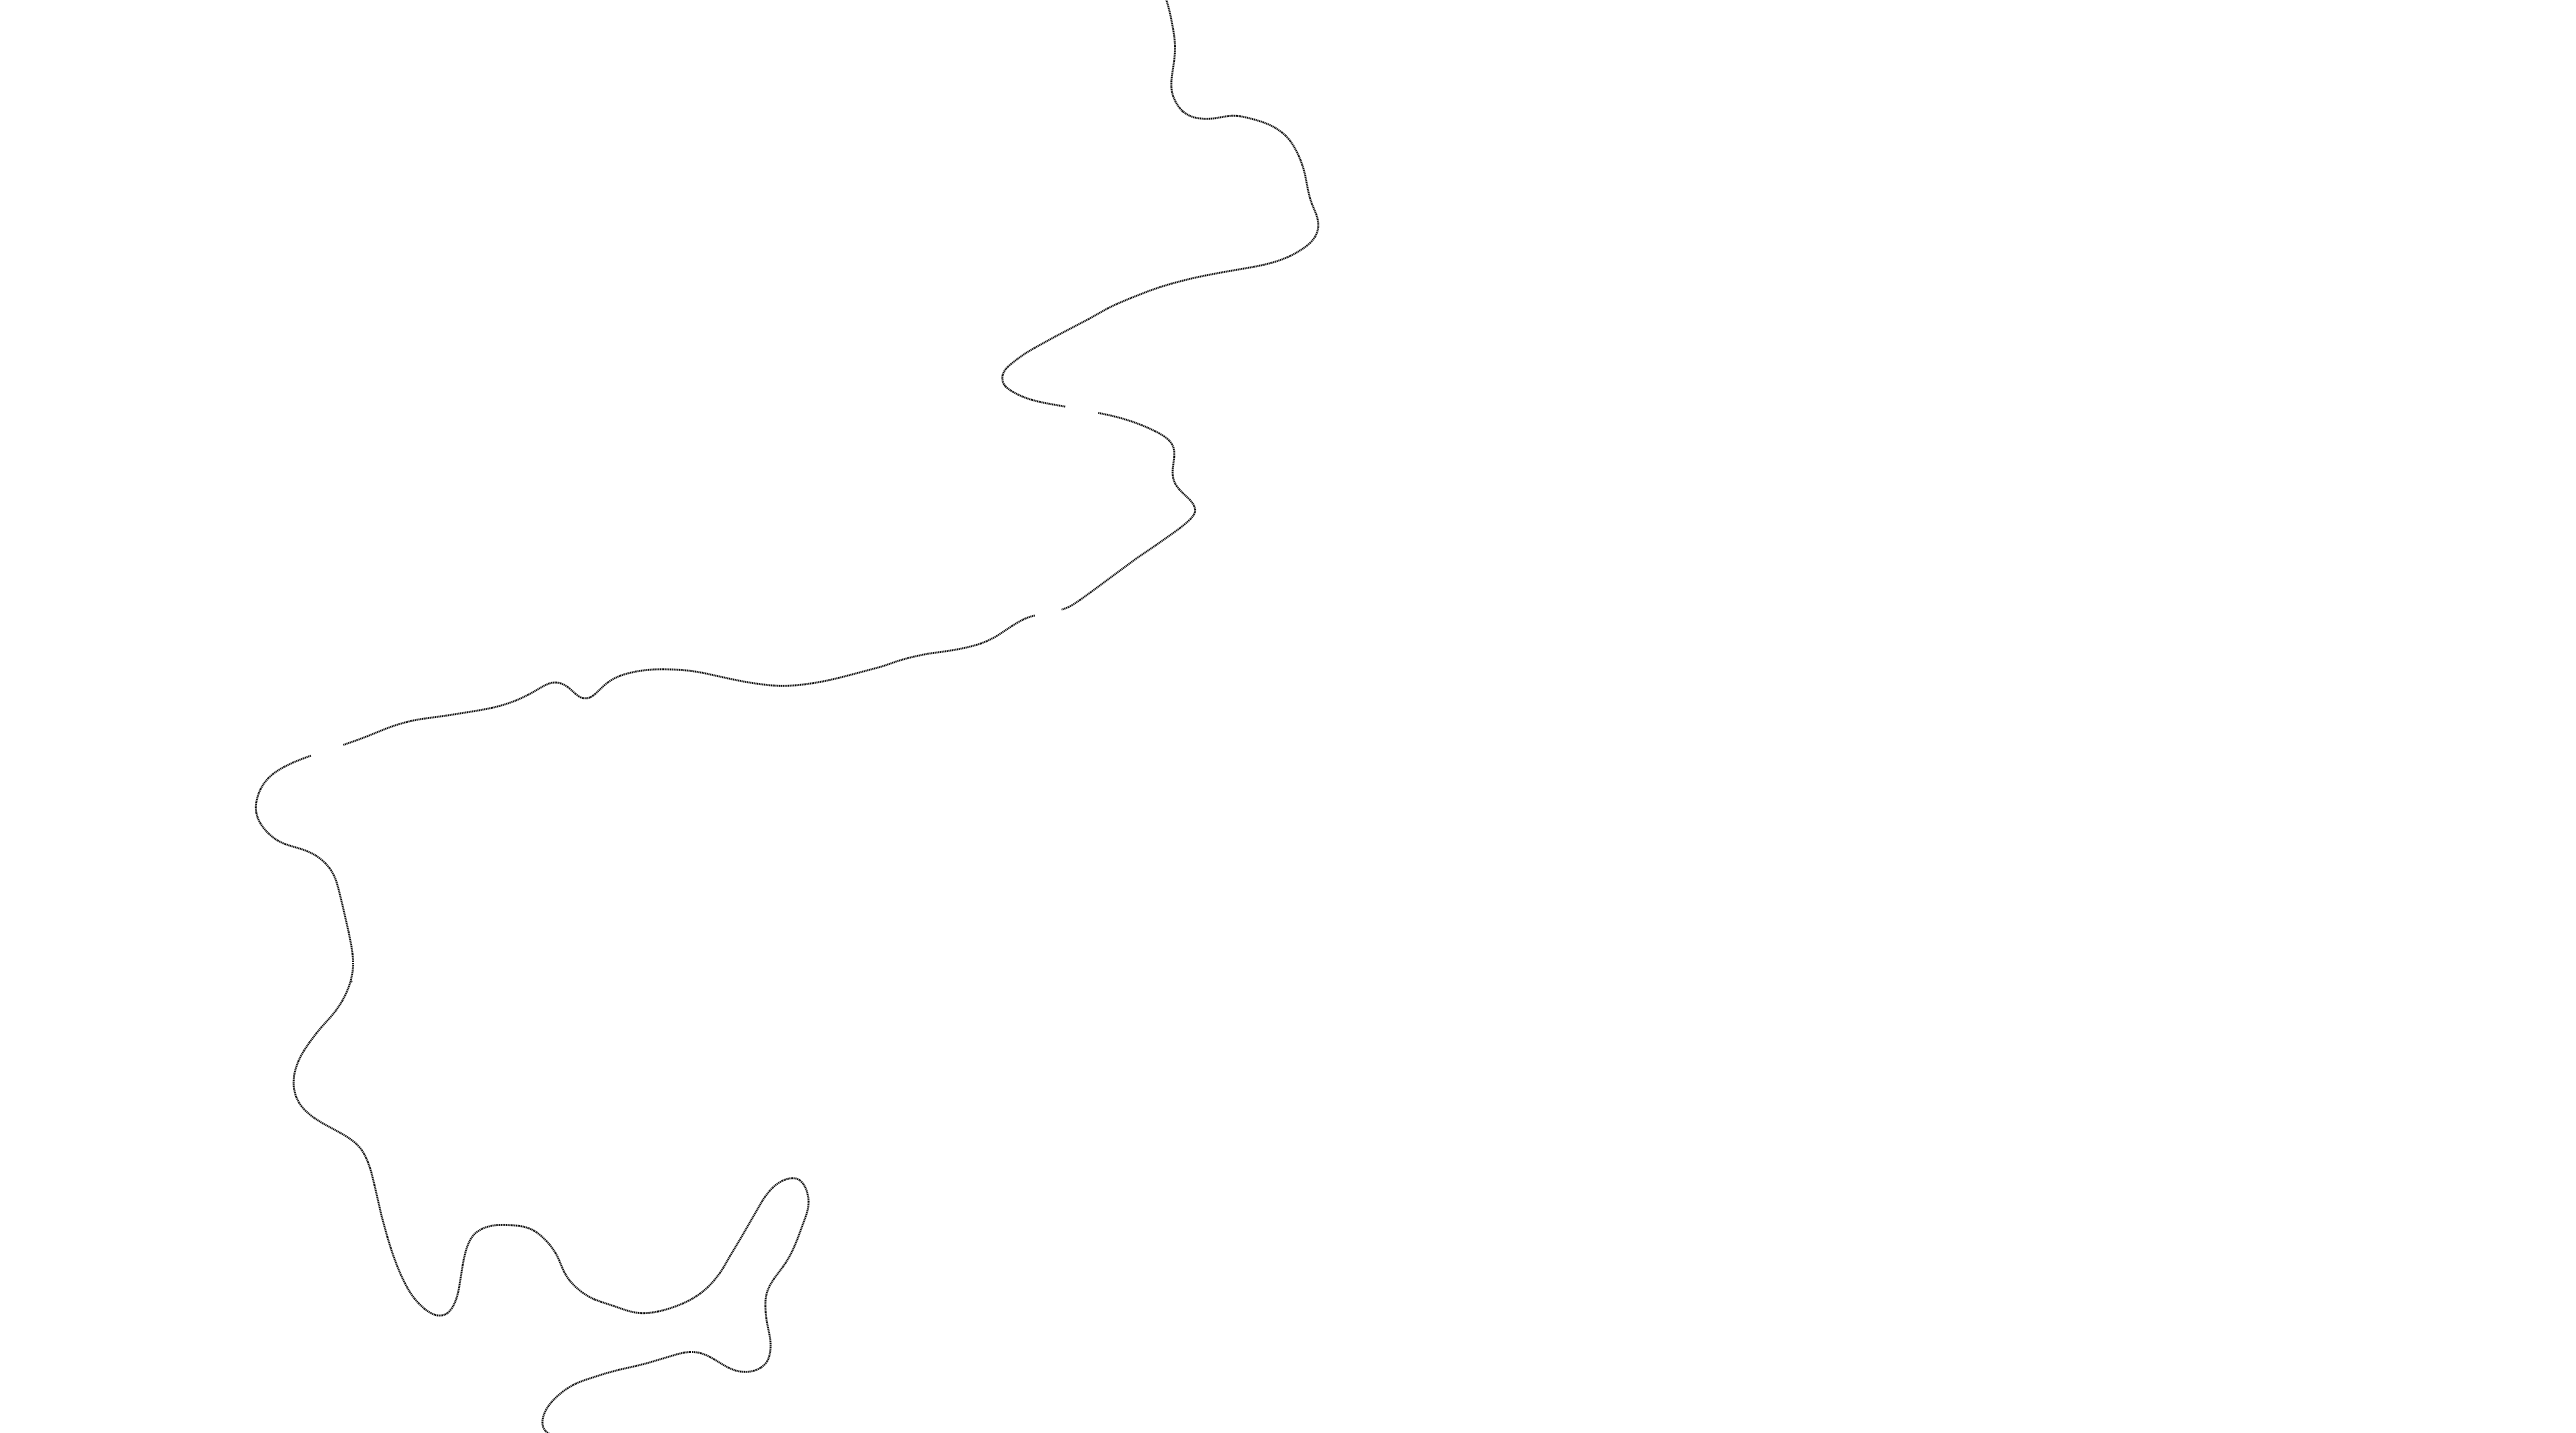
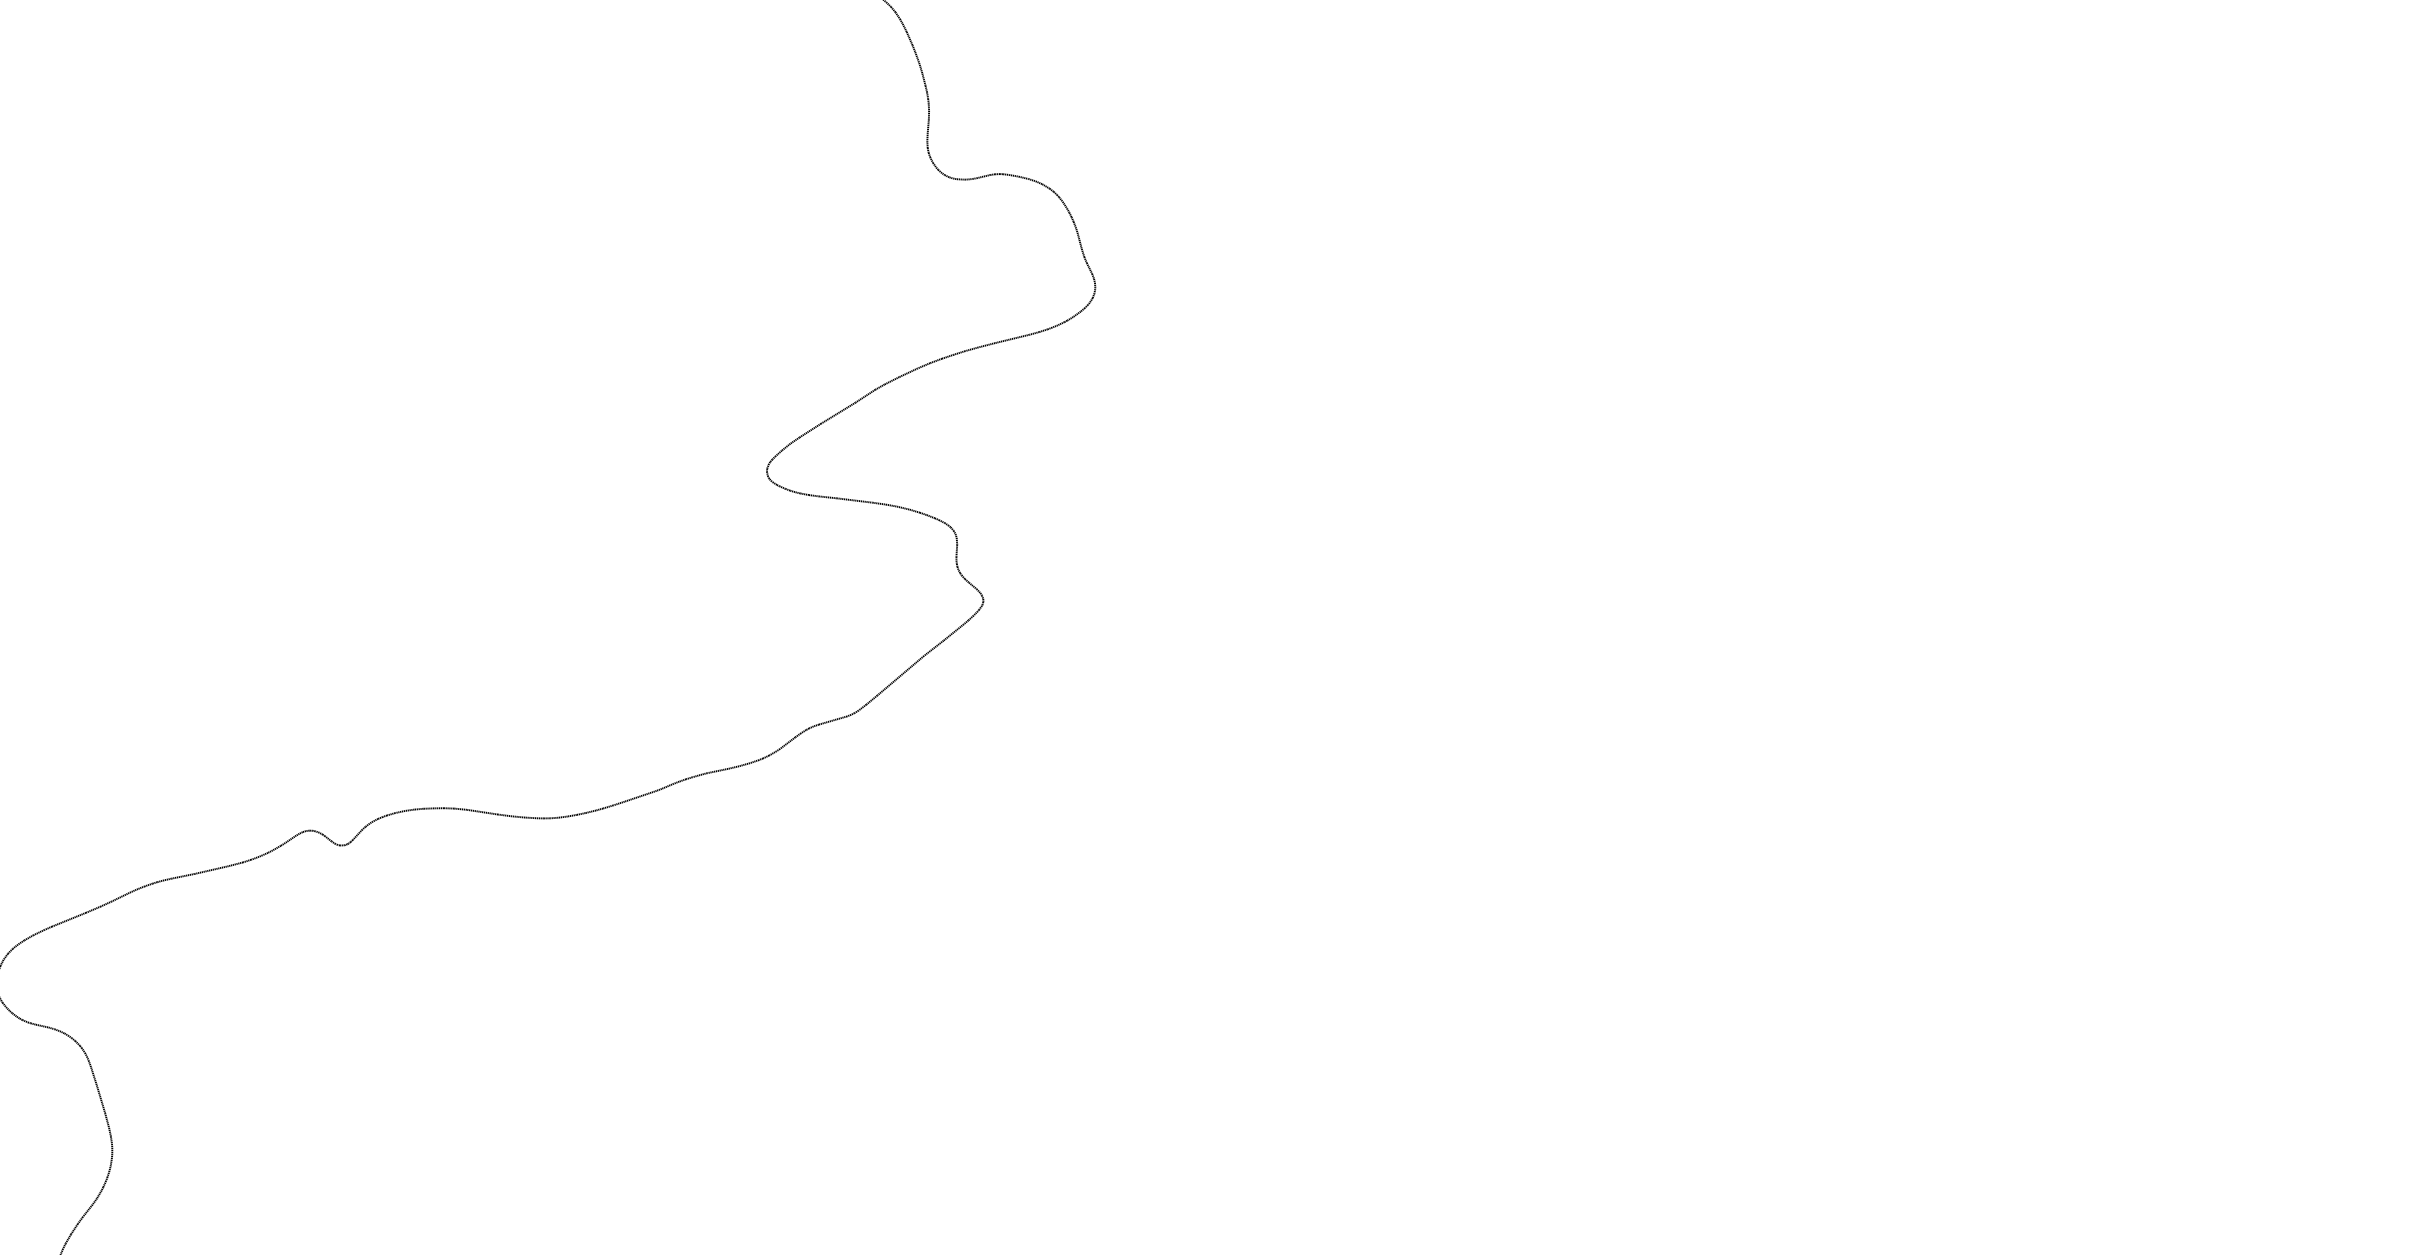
line: (1081, 409) -> (854, 500), added
line: (1047, 612) -> (832, 720), added
line: (326, 749) -> (68, 918), added

